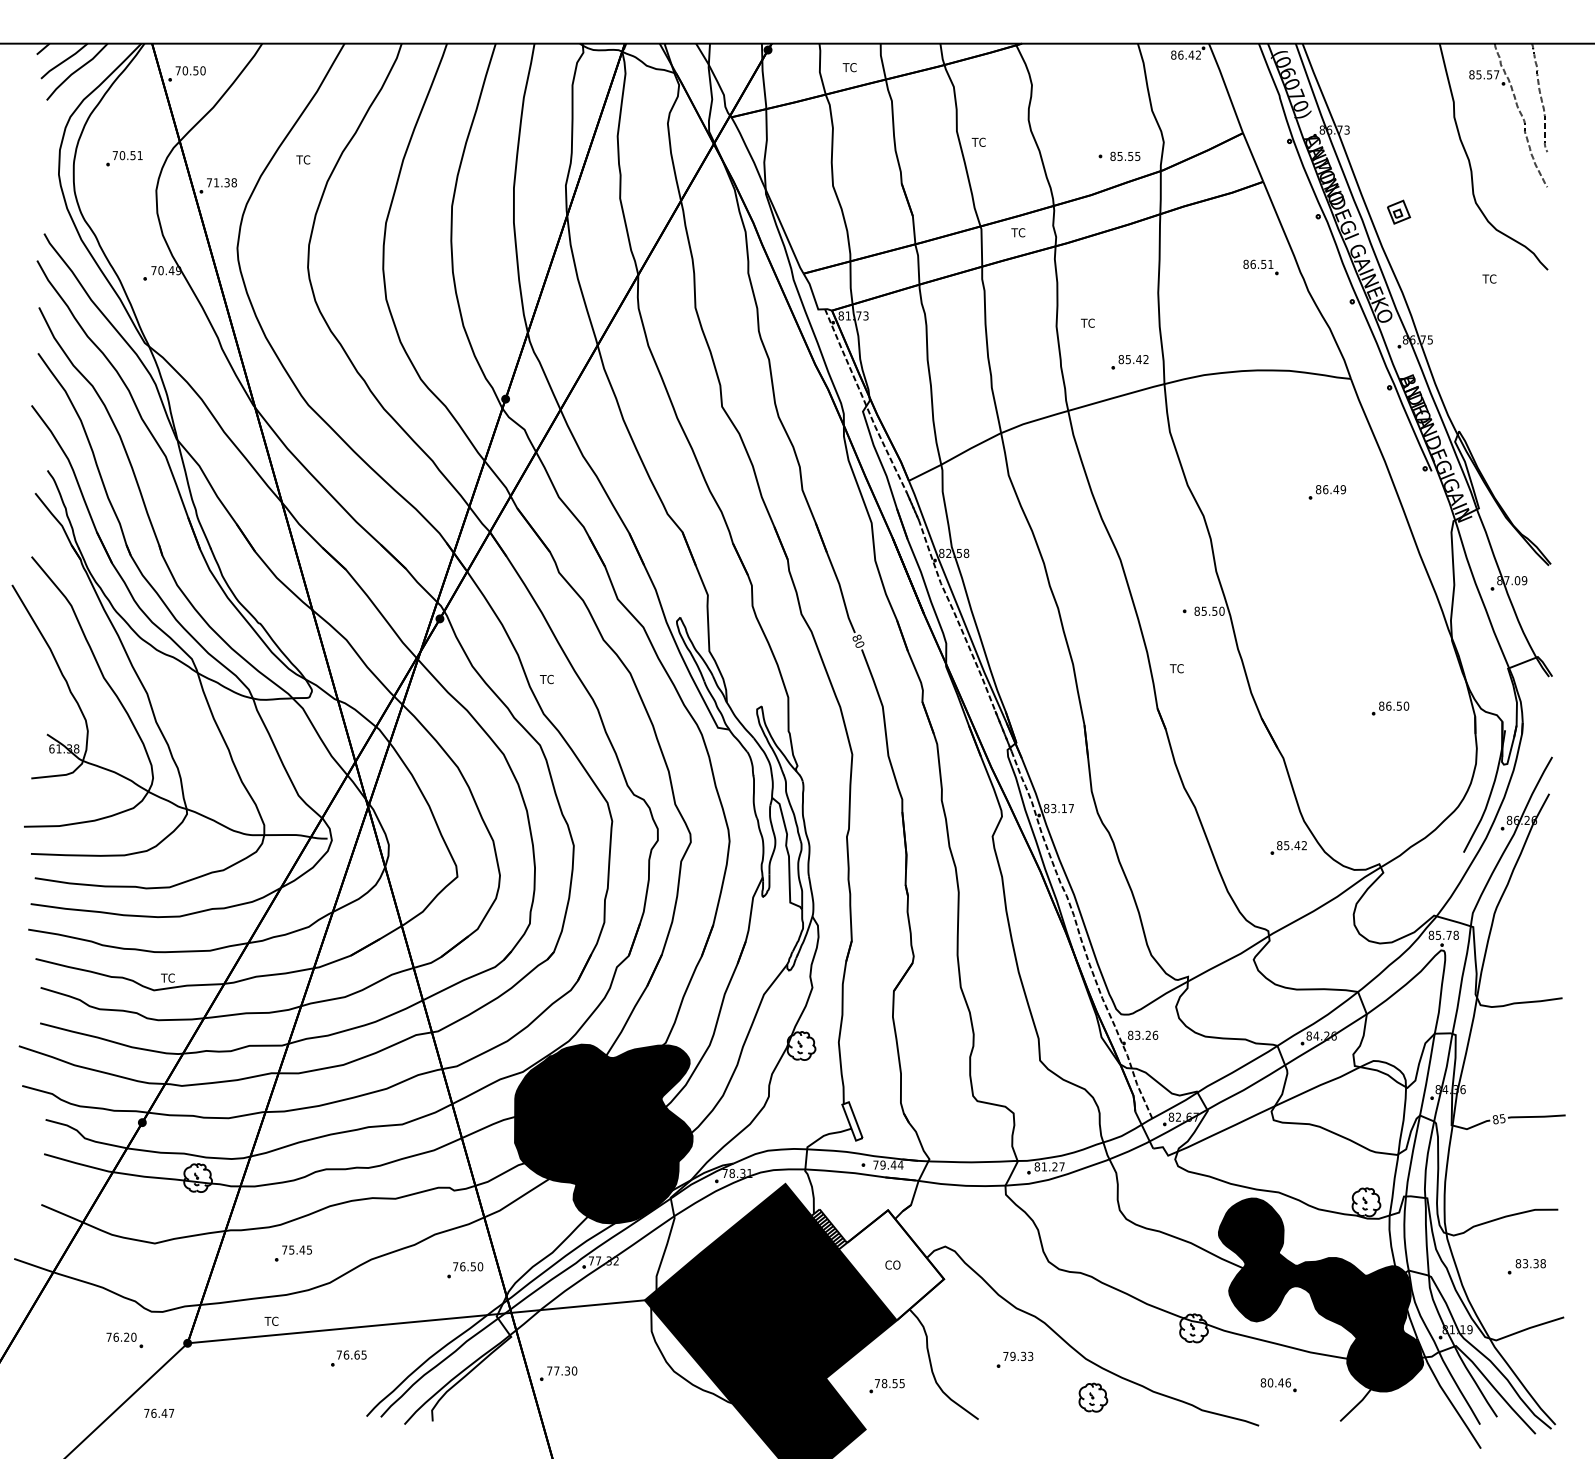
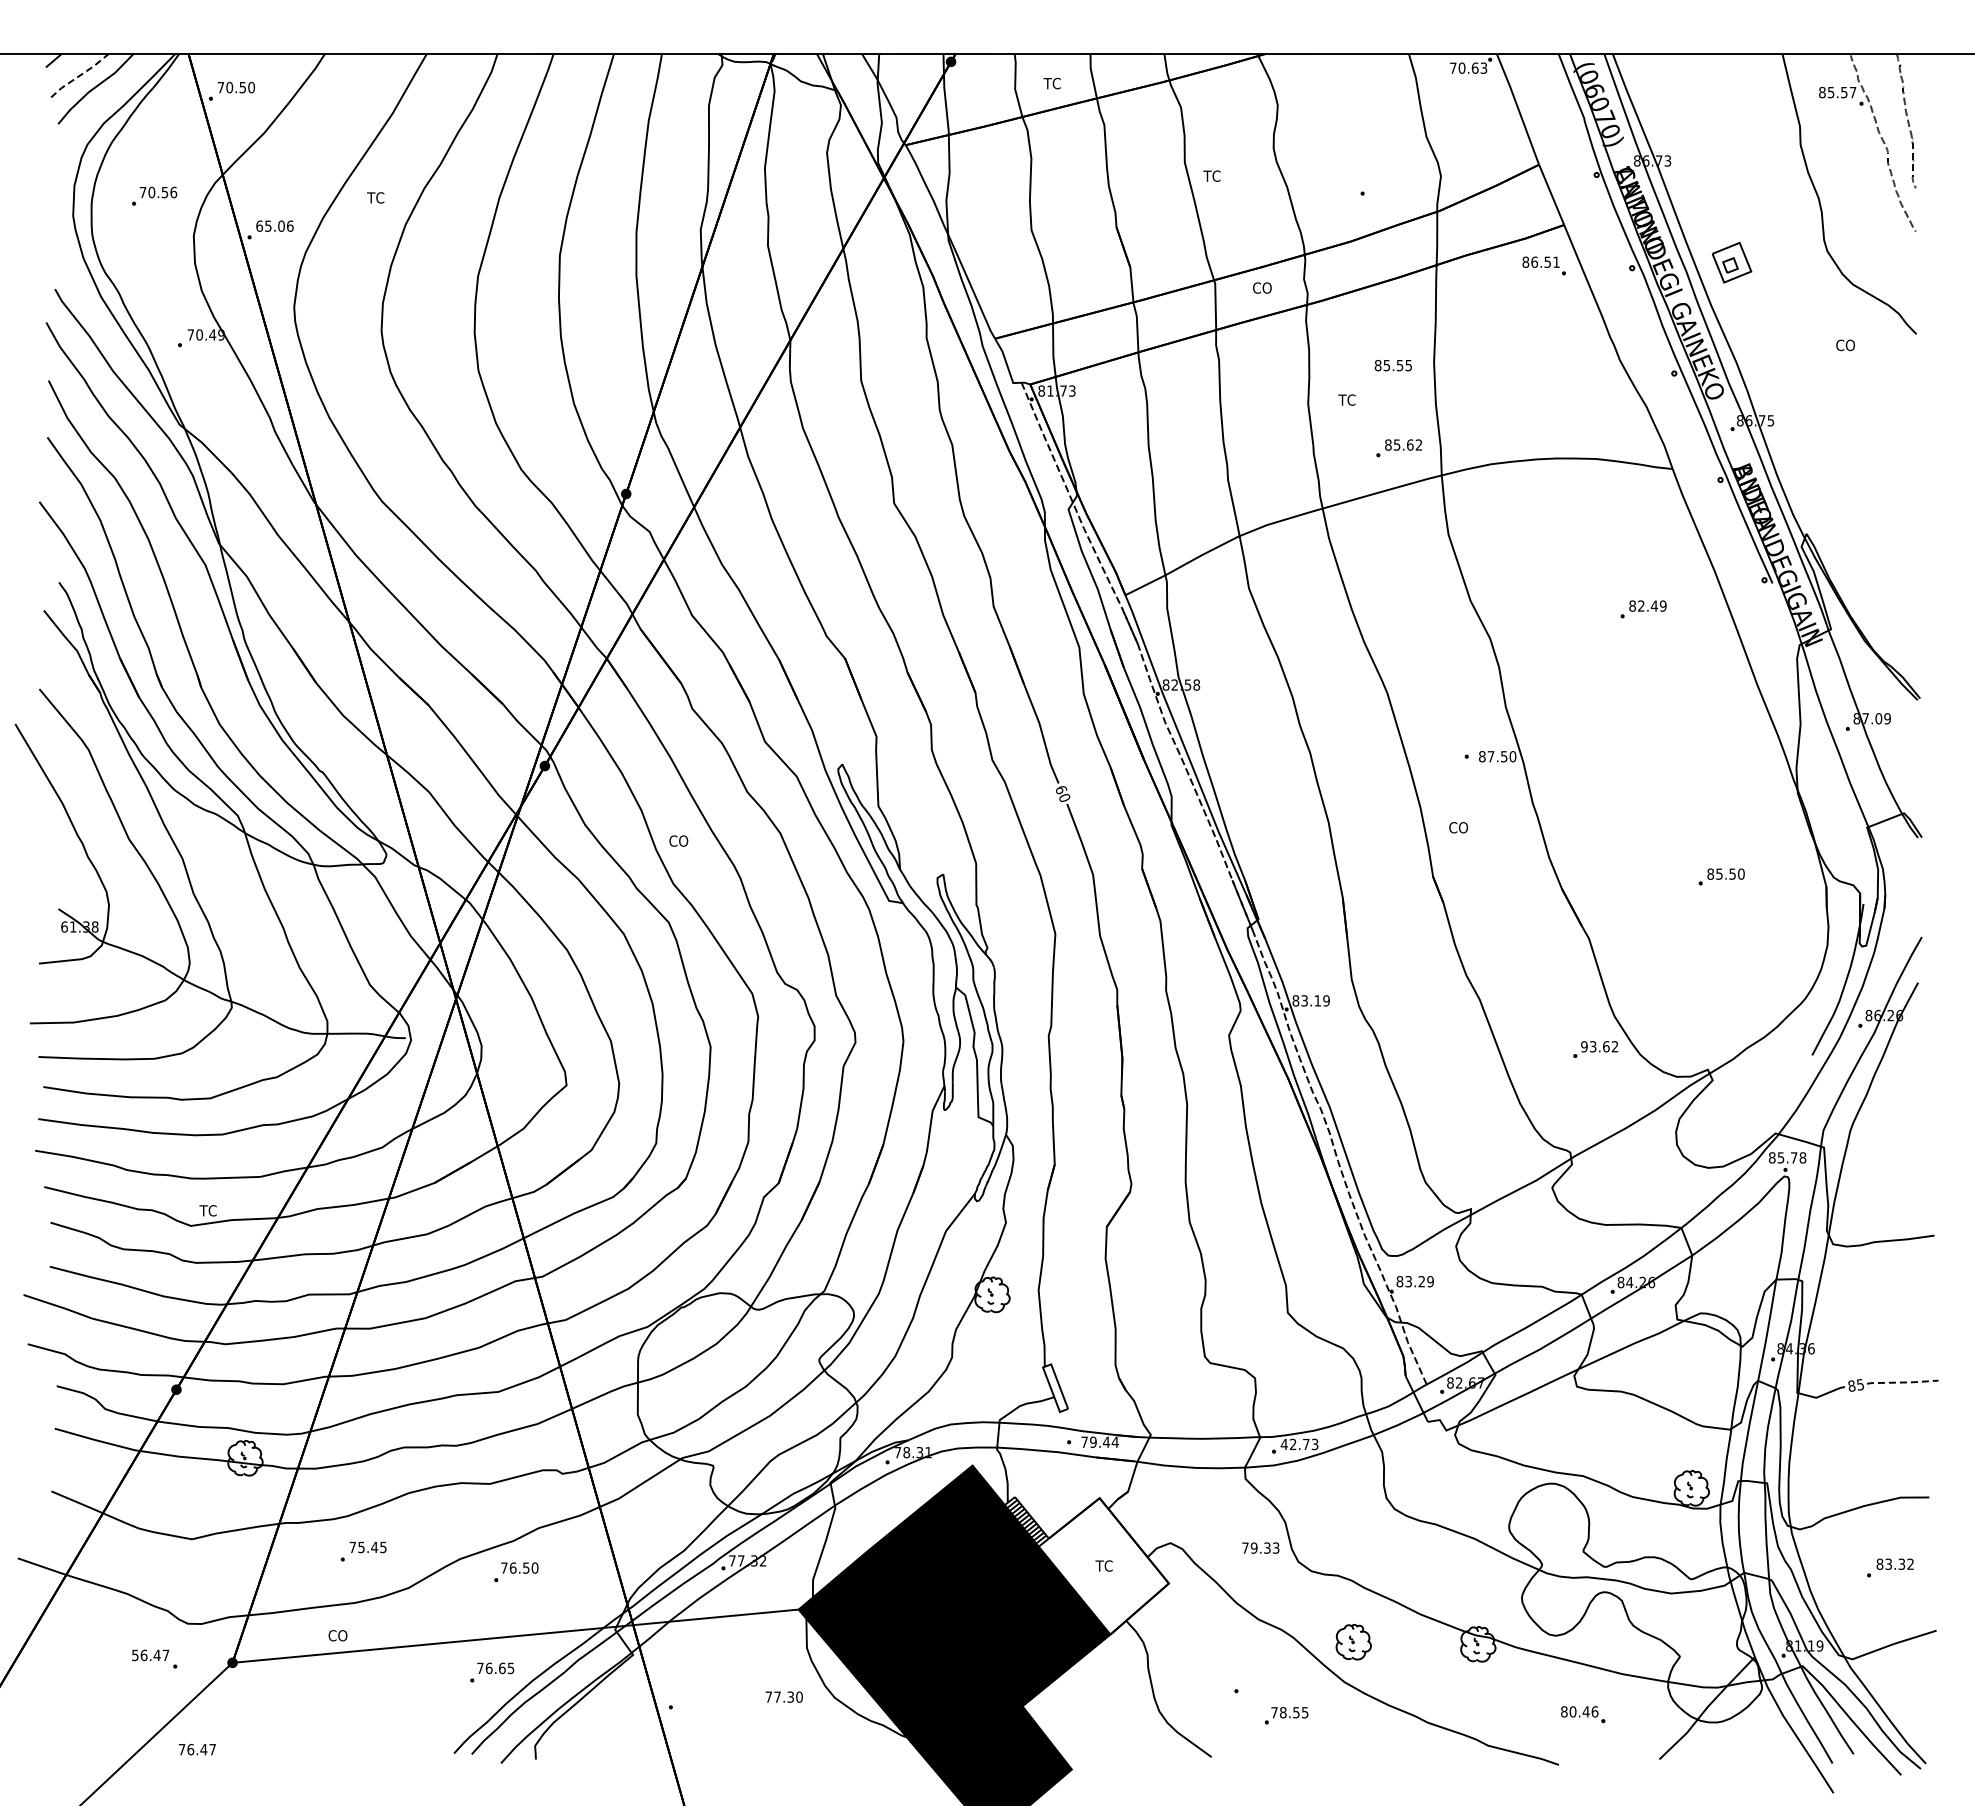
text: (1186, 54) -> (1468, 67), 86.42 -> 70.63
line: (64, 61) -> (79, 75), solid -> dashed
text: (139, 155) -> (173, 192), 70.51 -> 70.56
text: (1124, 156) -> (1392, 365), moved
text: (221, 182) -> (274, 225), 71.38 -> 65.06
part: (1398, 212) -> (1731, 262), size x1.4
text: (1018, 232) -> (1261, 287), TC -> CO
part: (1260, 267) -> (1543, 265), moved
text: (1490, 279) -> (1845, 345), TC -> CO
text: (1138, 359) -> (1409, 444), 85.42 -> 85.62
text: (1325, 489) -> (1641, 605), 86.49 -> 82.49
text: (1203, 611) -> (1490, 756), 85.50 -> 87.50
text: (857, 637) -> (1061, 789), 80 -> 60
text: (1177, 668) -> (1458, 827), TC -> CO
text: (547, 679) -> (678, 840), TC -> CO
text: (1388, 705) -> (1719, 873), 86.50 -> 85.50
text: (1071, 808) -> (1326, 1000), 83.17 -> 83.19
text: (1288, 845) -> (1595, 1046), 85.42 -> 93.62
text: (1155, 1035) -> (1430, 1281), 83.26 -> 83.29
line: (1536, 1116) -> (1902, 1382), solid -> dashed
fill: (603, 1133) -> (747, 1403), removed
text: (1049, 1166) -> (1299, 1444), 81.27 -> 42.73
text: (1543, 1263) -> (1910, 1563), 83.38 -> 83.32
text: (892, 1264) -> (1105, 1565), CO -> TC
part: (465, 1270) -> (516, 1572), moved
fill: (1320, 1294) -> (1635, 1602), removed
text: (272, 1321) -> (337, 1635), TC -> CO
text: (121, 1337) -> (150, 1655), 76.20 -> 56.47
text: (1018, 1355) -> (1260, 1547), moved
part: (349, 1358) -> (492, 1672), moved
text: (561, 1370) -> (783, 1696), moved
part: (887, 1385) -> (1286, 1715), moved
part: (1093, 1397) -> (1353, 1642), moved

